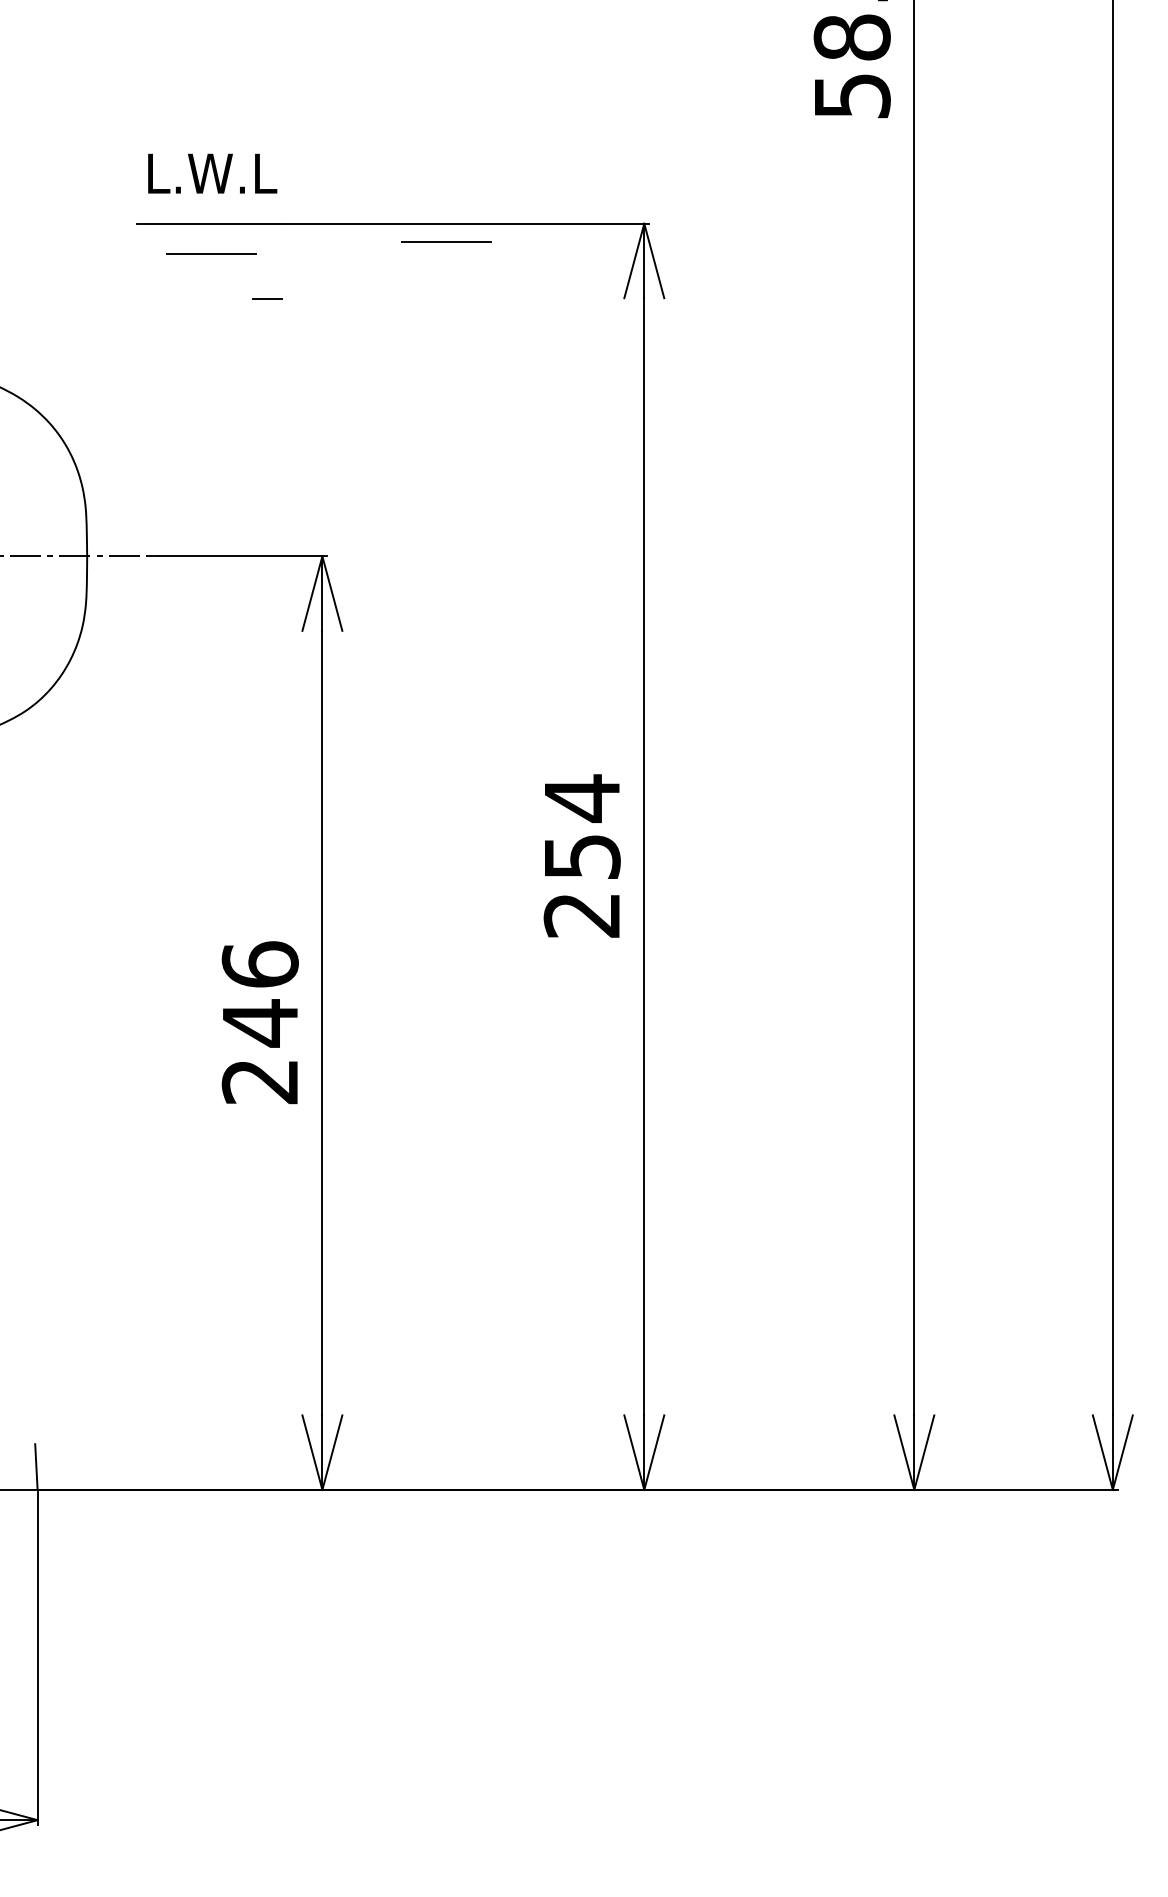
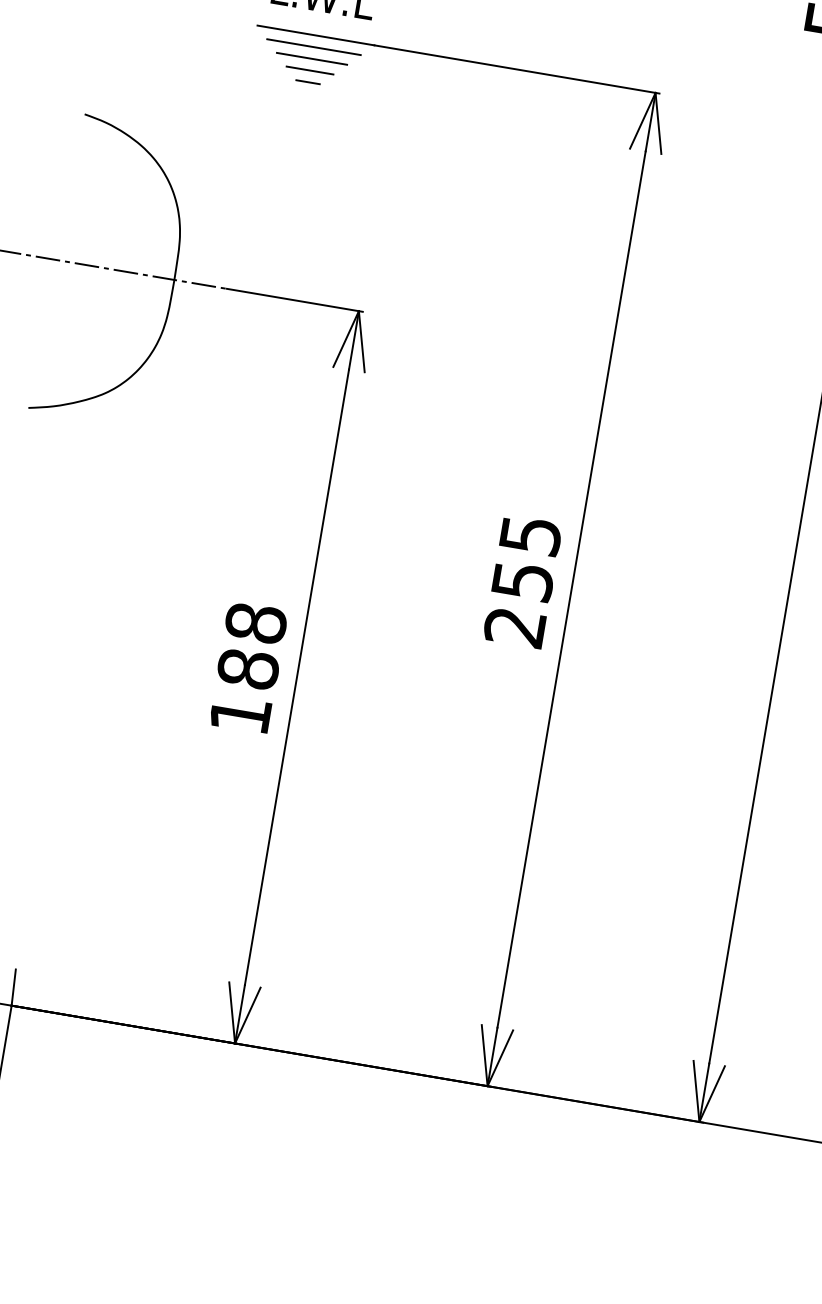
line: (210, 238) -> (313, 46), added
line: (446, 241) -> (498, 80), removed
line: (211, 267) -> (310, 69), added
line: (267, 298) -> (308, 81), moved
text: (582, 798) -> (530, 535), 254 -> 255
text: (259, 1022) -> (247, 668), 246 -> 188

